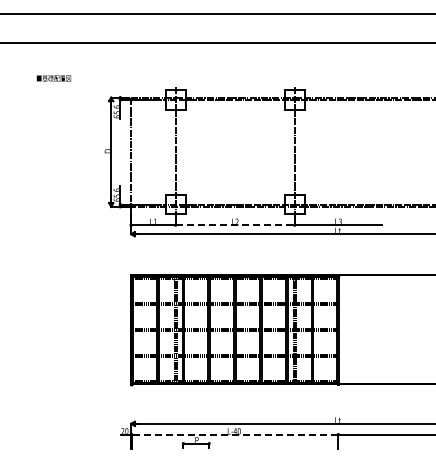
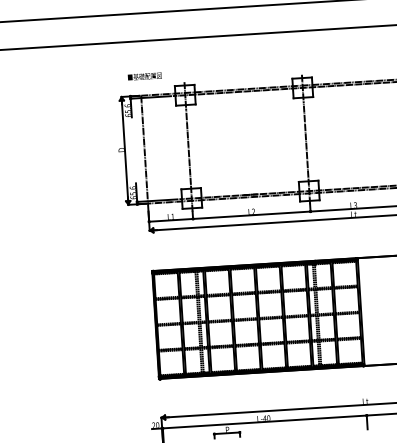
text: (53, 78) -> (144, 76), moved
line: (235, 225) -> (252, 215), dashed -> solid
line: (234, 434) -> (264, 421), dashed -> solid

